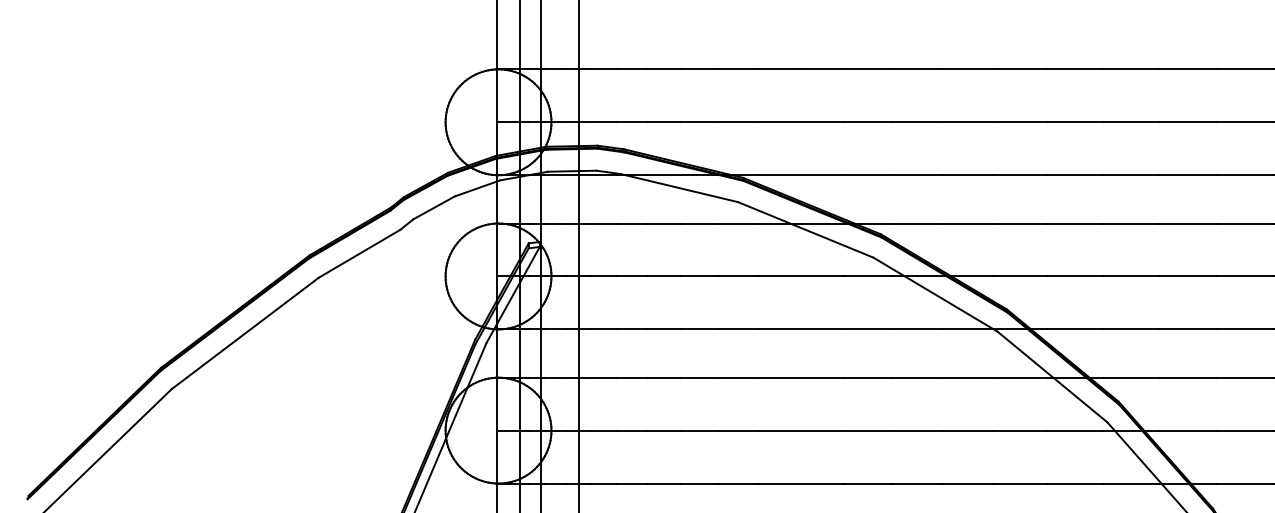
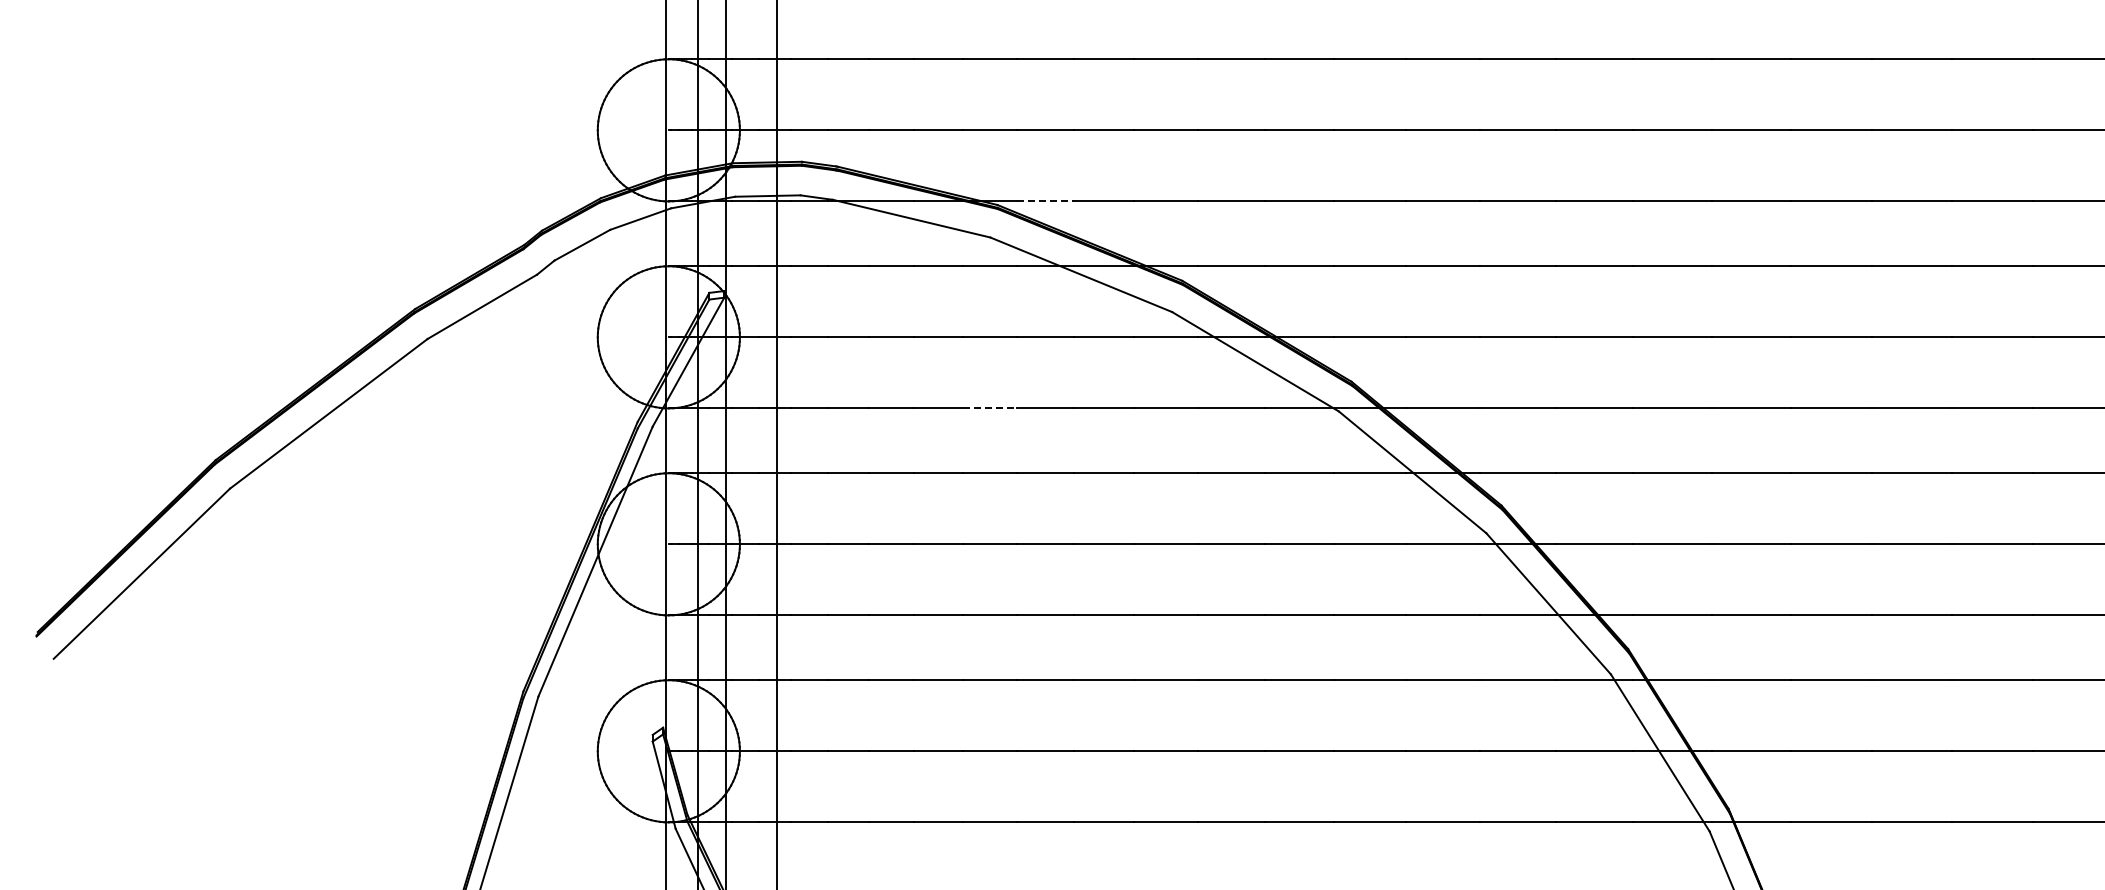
line: (779, 175) -> (1045, 201), solid -> dashed
line: (738, 329) -> (990, 408), solid -> dashed

